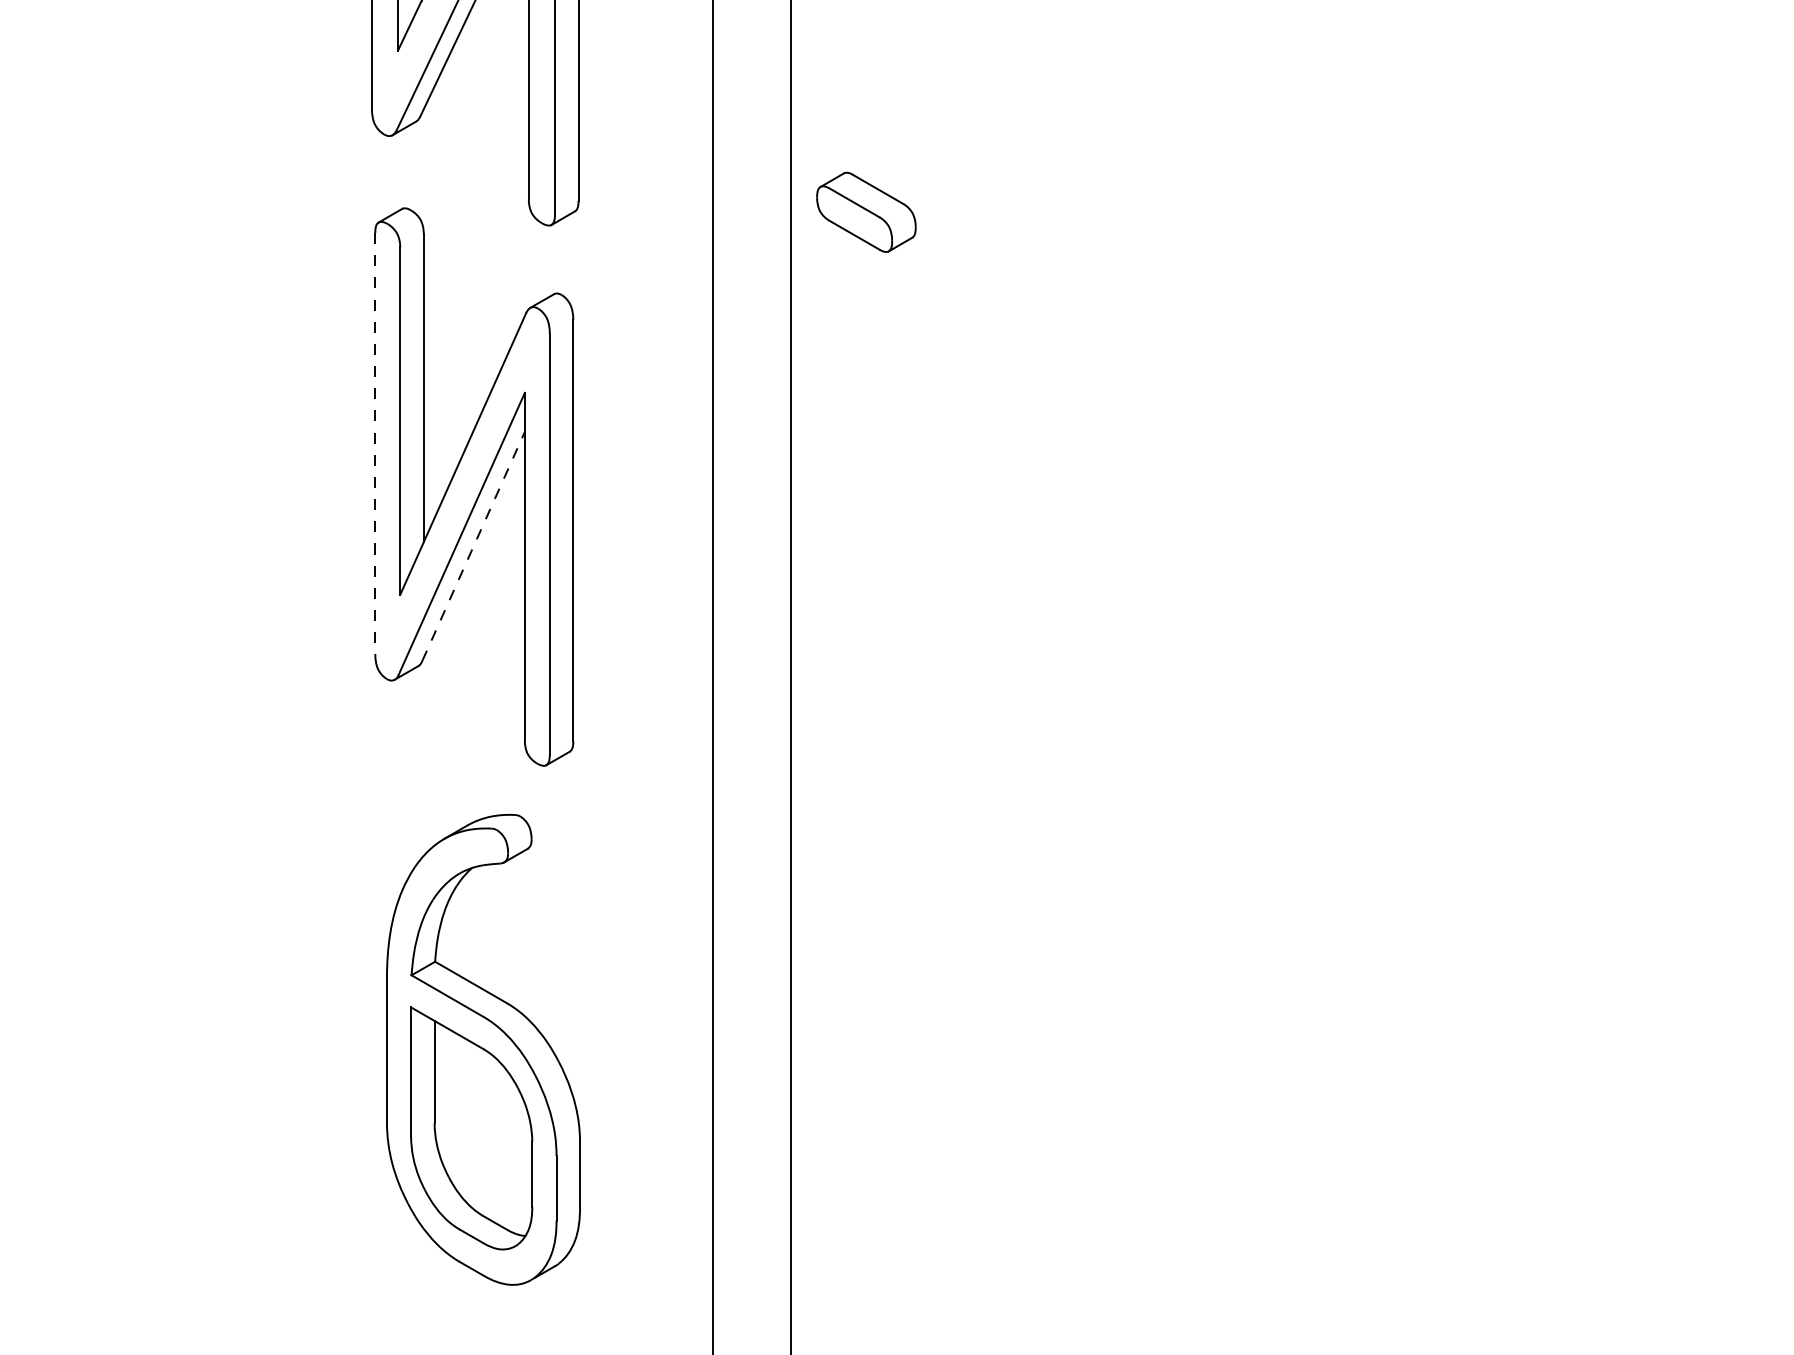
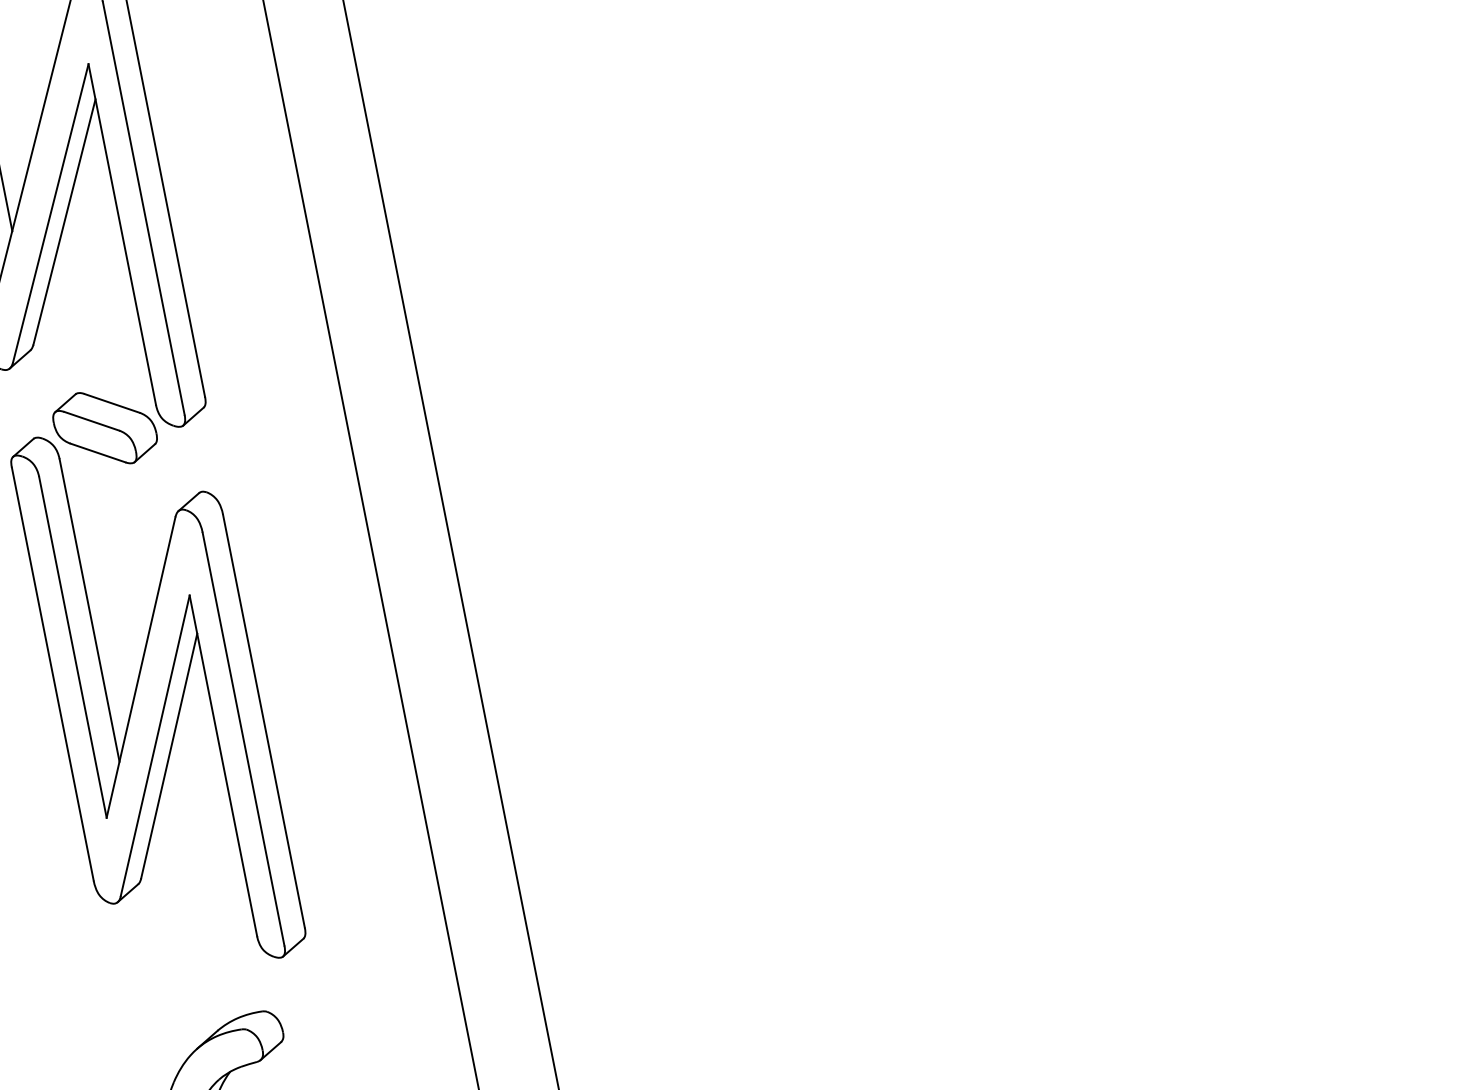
part: (866, 211) -> (105, 427), moved
line: (375, 443) -> (52, 674), dashed -> solid
line: (473, 545) -> (168, 755), dashed -> solid

